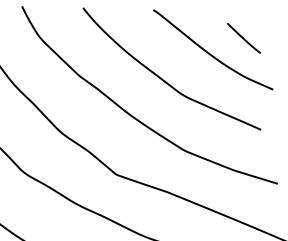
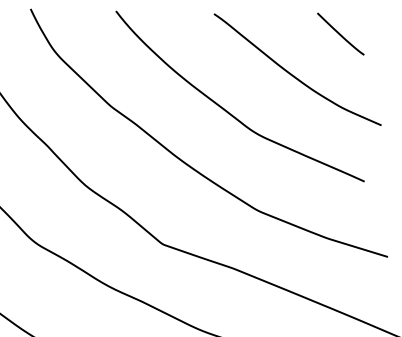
line: (244, 38) -> (341, 34), moved

